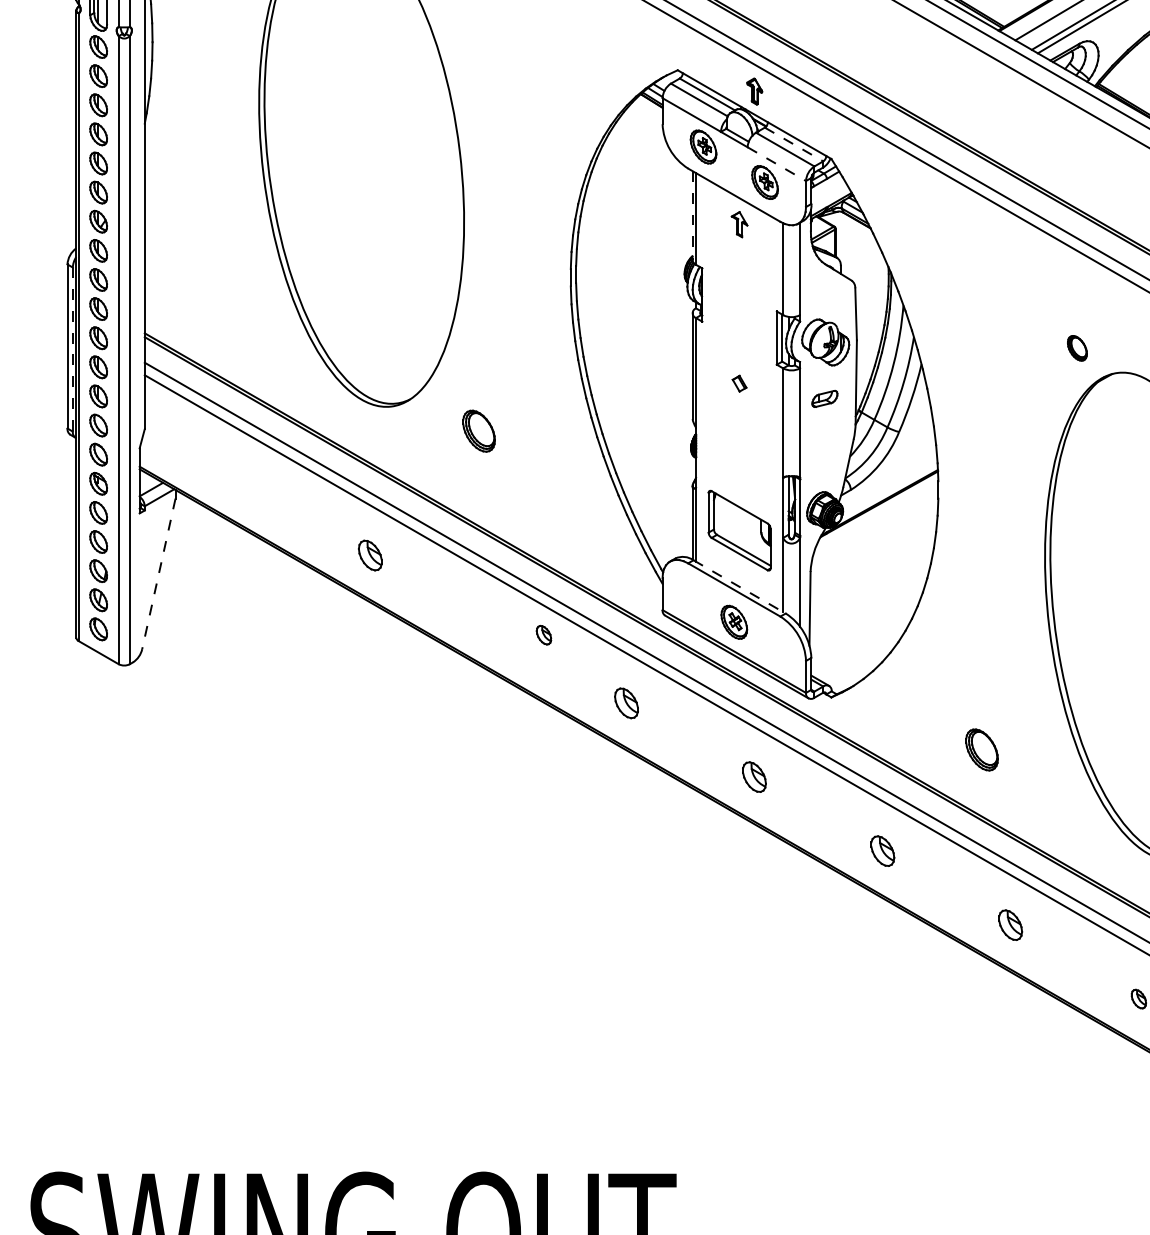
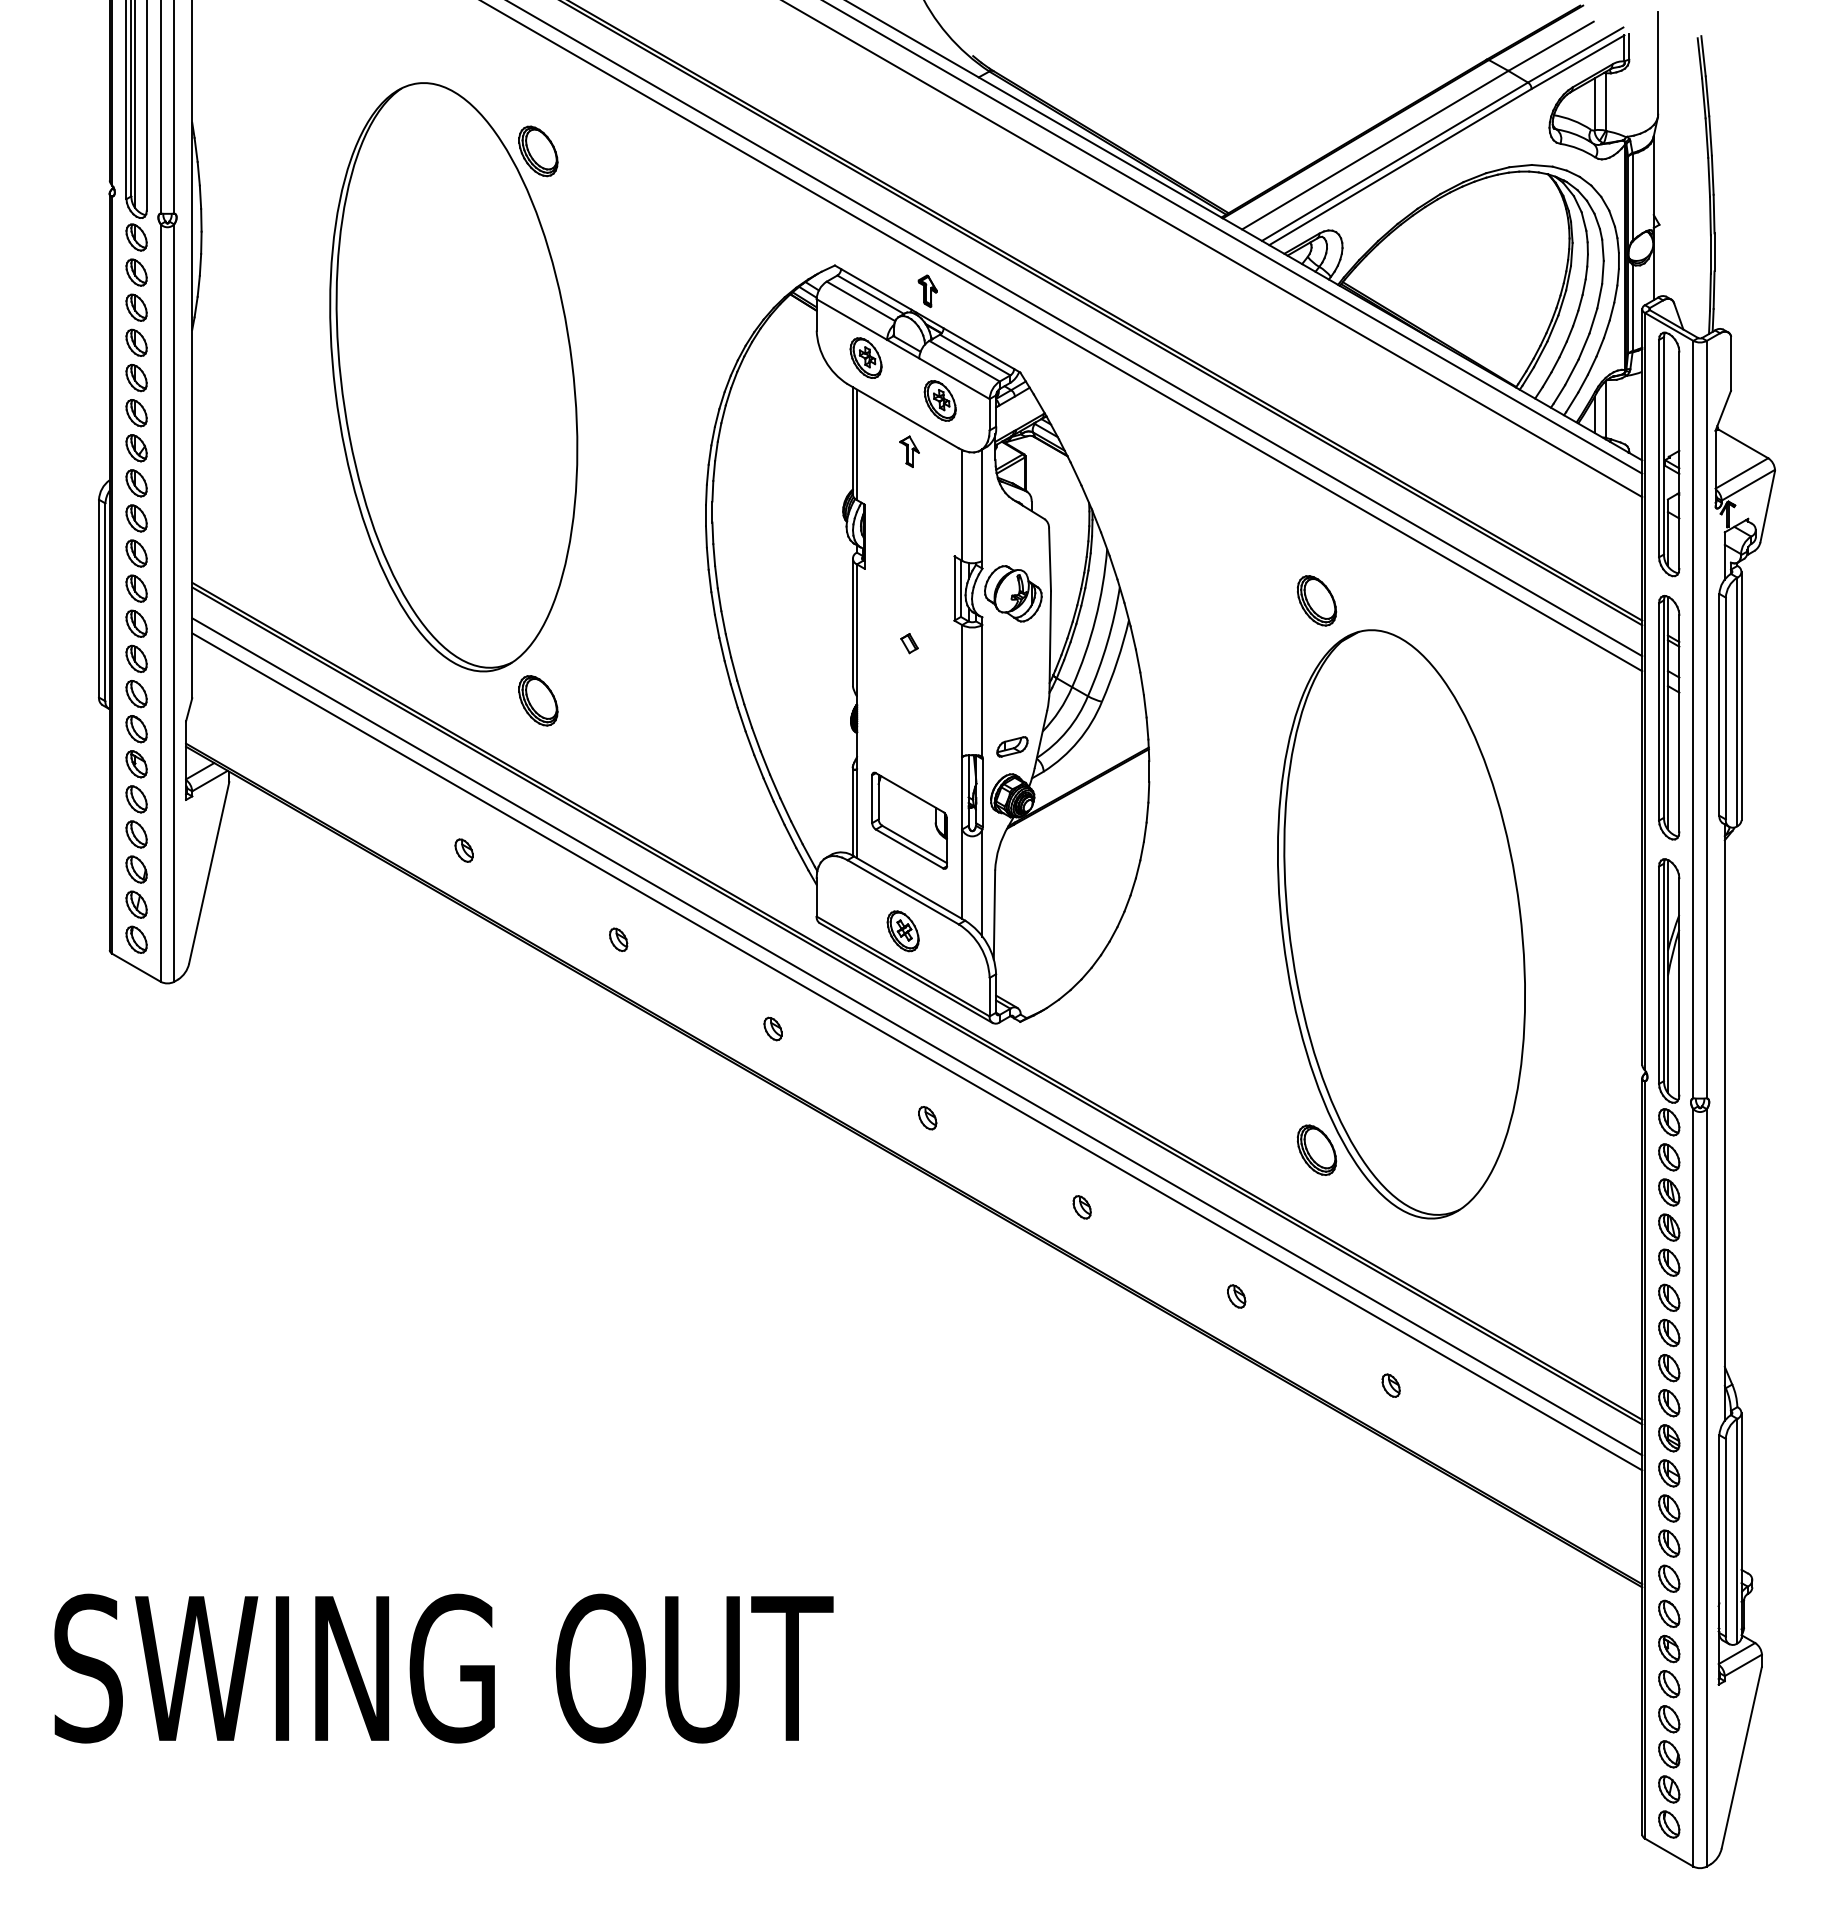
line: (794, 144) -> (975, 355), dashed -> solid
line: (776, 163) -> (954, 378), dashed -> solid
line: (692, 215) -> (852, 440), dashed -> solid
part: (1077, 348) -> (1316, 600), size x1.67
line: (72, 349) -> (105, 602), dashed -> solid
part: (824, 398) -> (1012, 746), moved
part: (479, 430) -> (538, 700), moved
part: (369, 555) -> (463, 850), size x0.62
line: (159, 573) -> (209, 872), dashed -> solid
line: (740, 586) -> (910, 888), dashed -> solid
part: (543, 634) -> (618, 939), moved
part: (625, 702) -> (772, 1028), size x0.62
part: (981, 749) -> (1316, 1149), moved
part: (754, 777) -> (927, 1118), size x0.62
part: (882, 851) -> (1081, 1207), size x0.62
part: (1010, 925) -> (1236, 1296), size x0.62

